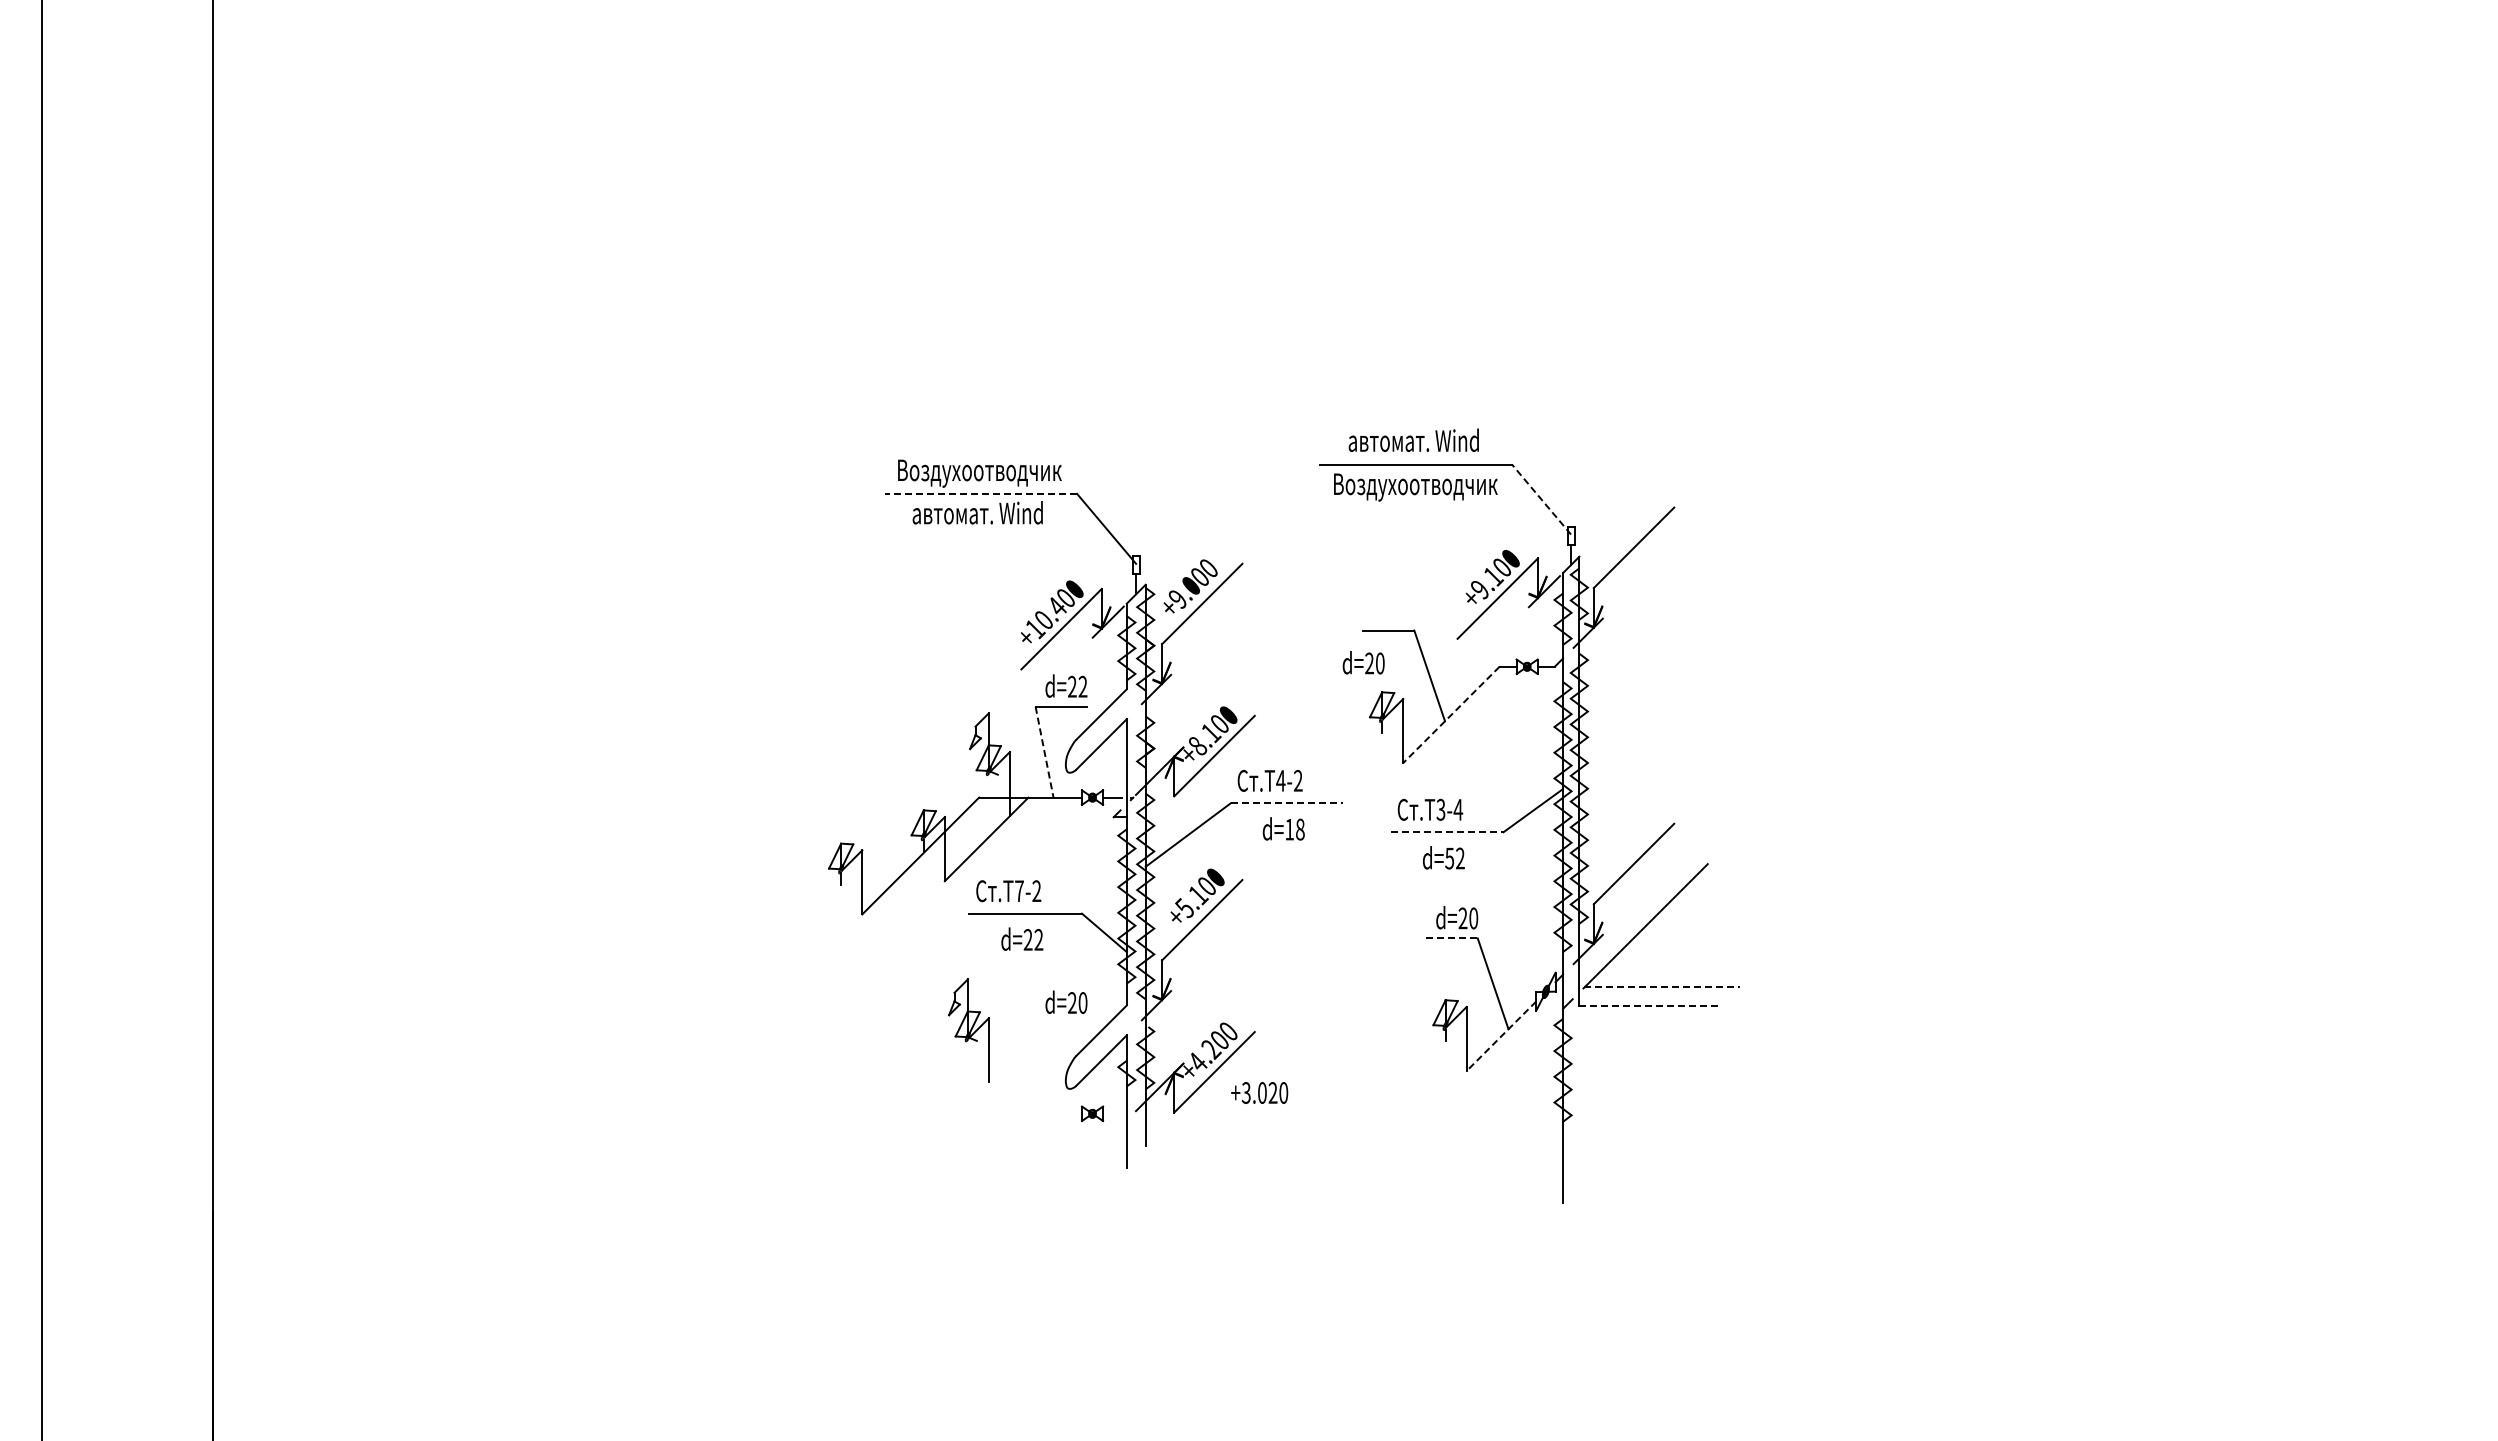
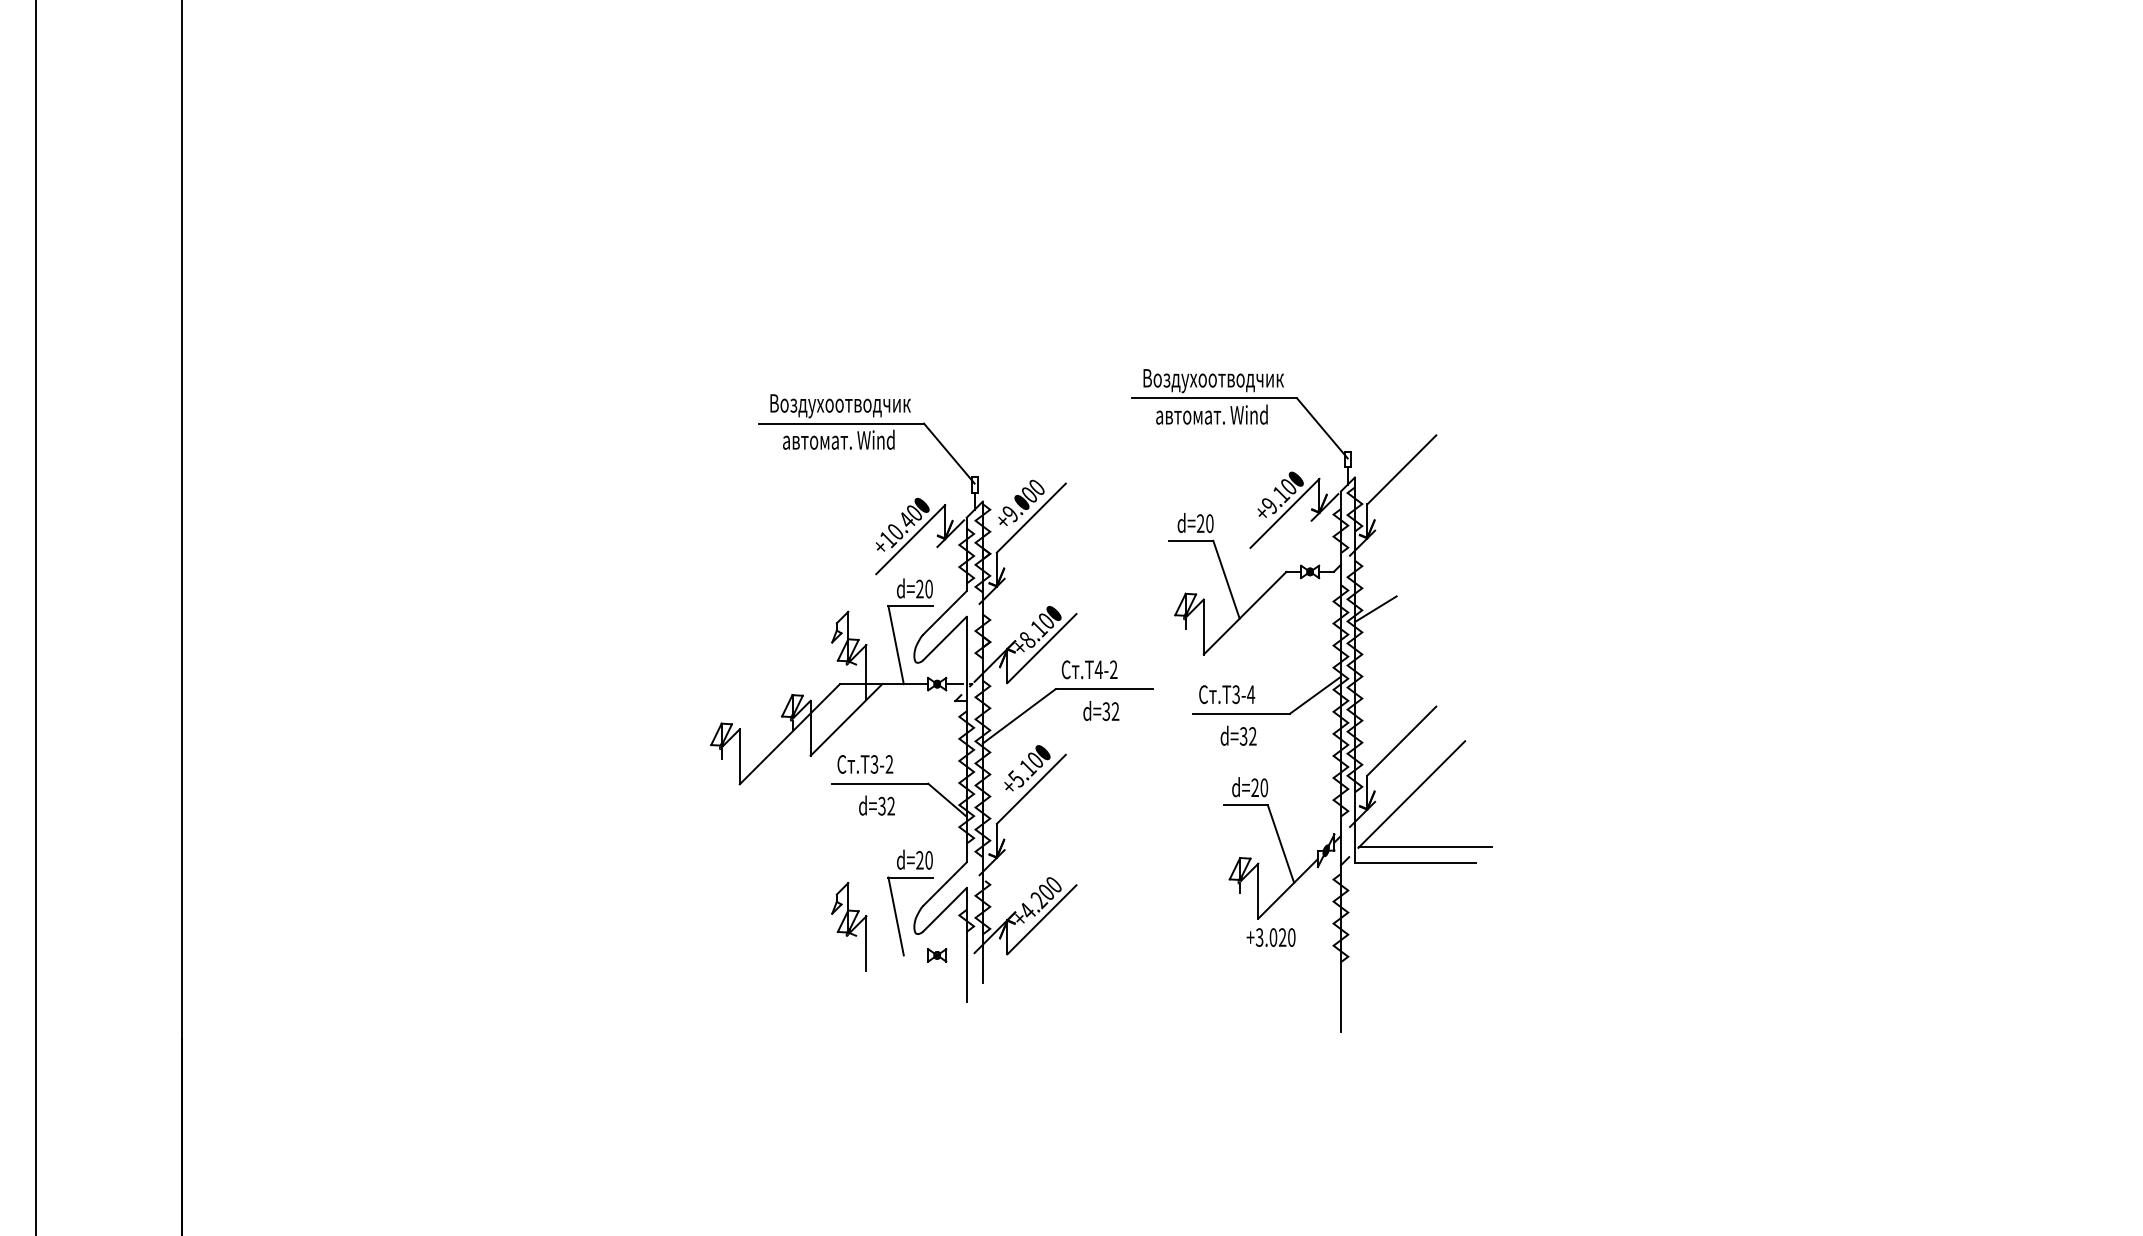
text: (1414, 443) -> (1213, 380), автомат. Wind -> Воздухоотводчик
text: (1415, 486) -> (1214, 417), Воздухоотводчик -> автомат. Wind
line: (980, 493) -> (841, 423), dashed -> solid
line: (1541, 499) -> (1322, 428), dashed -> solid
text: (1363, 662) -> (1195, 522), moved
text: (1082, 686) -> (928, 588), d=22 -> d=20
line: (1603, 710) -> (1375, 609), added
line: (1451, 715) -> (1245, 613), dashed -> solid
line: (1044, 752) -> (896, 645), dashed -> solid
line: (1287, 803) -> (1104, 689), dashed -> solid
text: (1294, 829) -> (1110, 711), d=18 -> d=32
line: (1447, 832) -> (1241, 714), dashed -> solid
text: (1449, 857) -> (1243, 735), d=52 -> d=32
text: (1019, 891) -> (874, 764), 7-2 -> 3-2
line: (1452, 938) -> (1246, 805), dashed -> solid
text: (1027, 939) -> (881, 805), d=22 -> d=32
line: (1662, 987) -> (1426, 847), dashed -> solid
line: (1650, 1006) -> (1415, 863), dashed -> solid
part: (968, 1030) -> (848, 926), moved
line: (1501, 1036) -> (1288, 889), dashed -> solid
part: (1046, 1071) -> (897, 919), added
text: (1259, 1092) -> (1270, 937), moved

